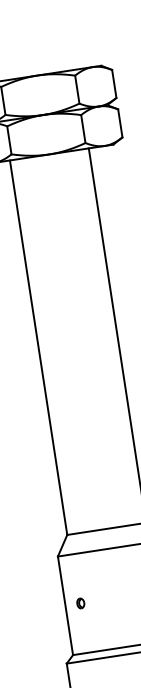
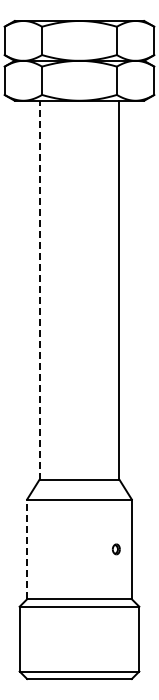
line: (38, 347) -> (39, 289), solid -> dashed
part: (80, 603) -> (42, 549), removed
line: (65, 605) -> (27, 549), solid -> dashed

